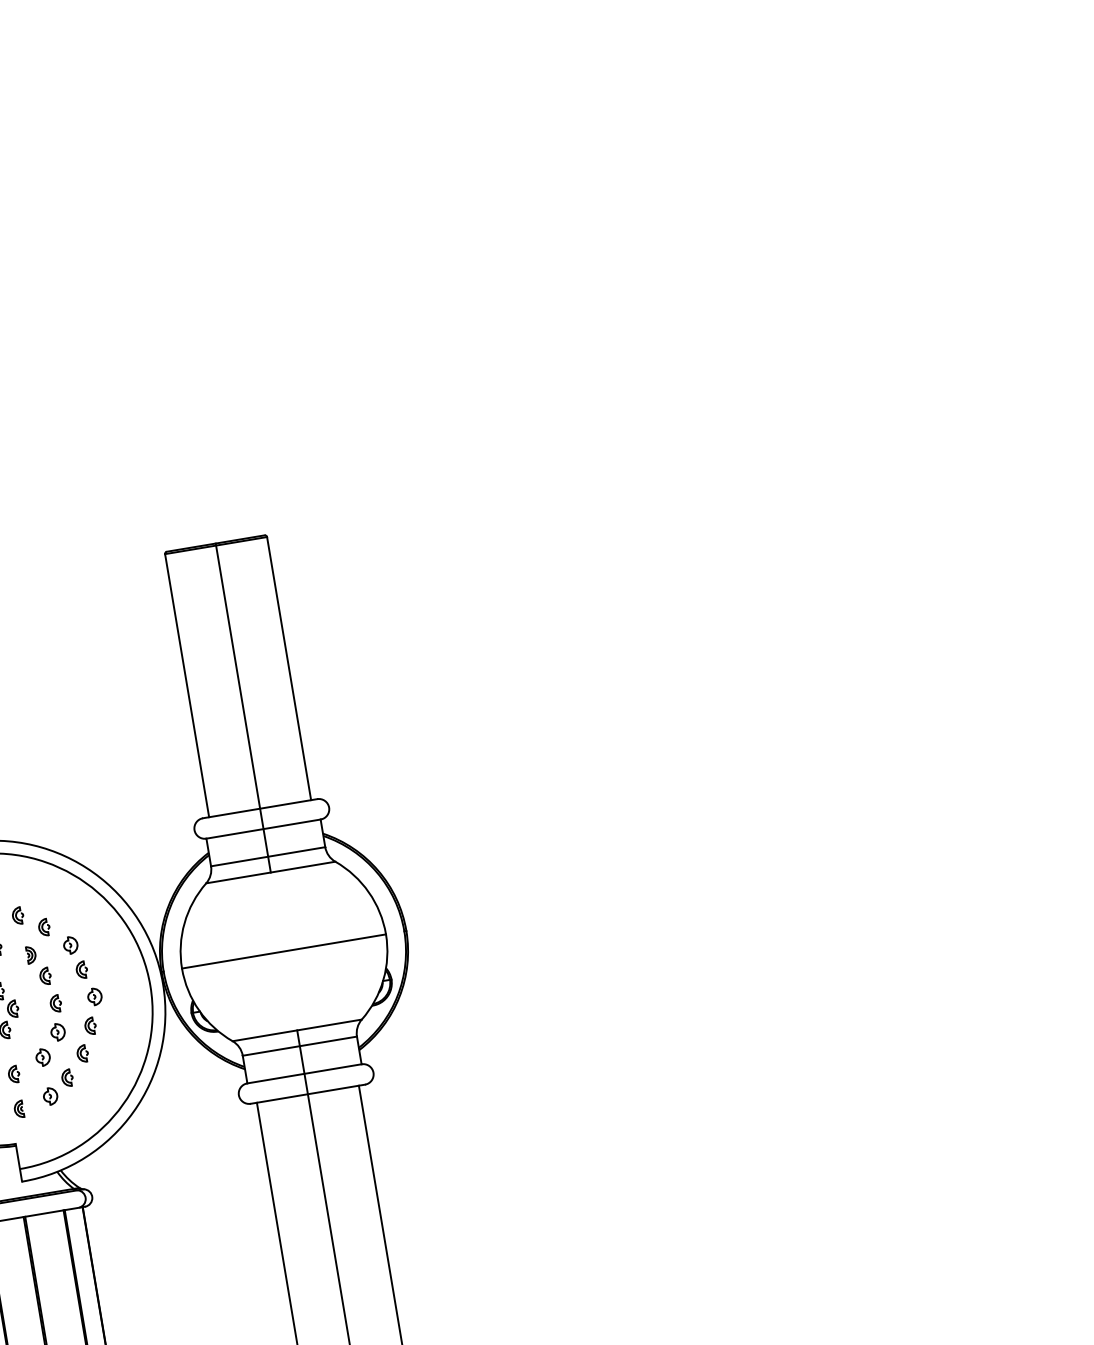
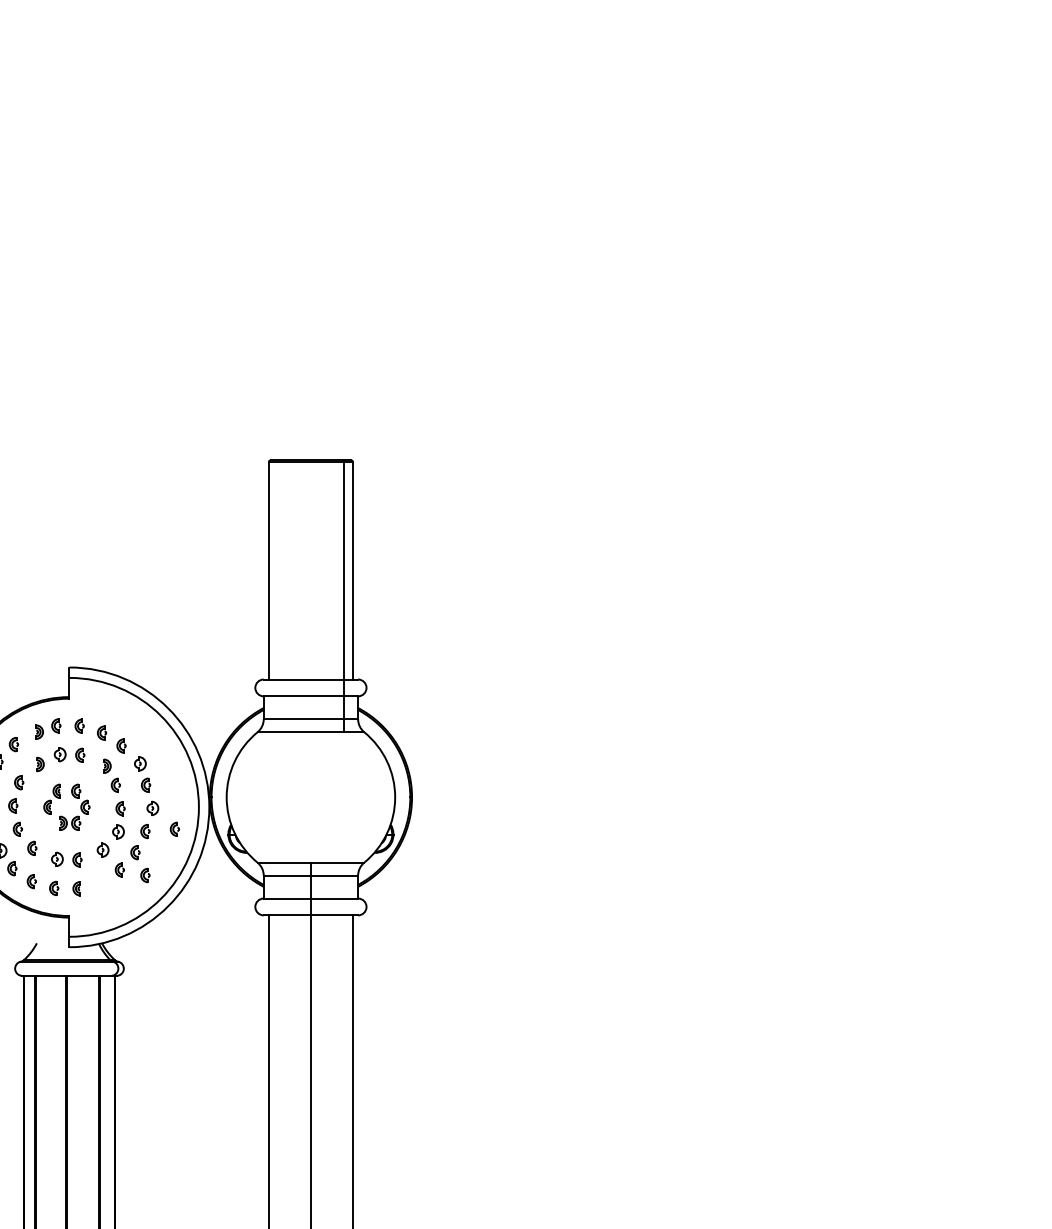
line: (242, 708) -> (343, 596), moved
line: (283, 951) -> (310, 797), removed
part: (125, 1016) -> (174, 828), added
part: (99, 1079) -> (145, 875), added
part: (50, 1096) -> (103, 882), removed

